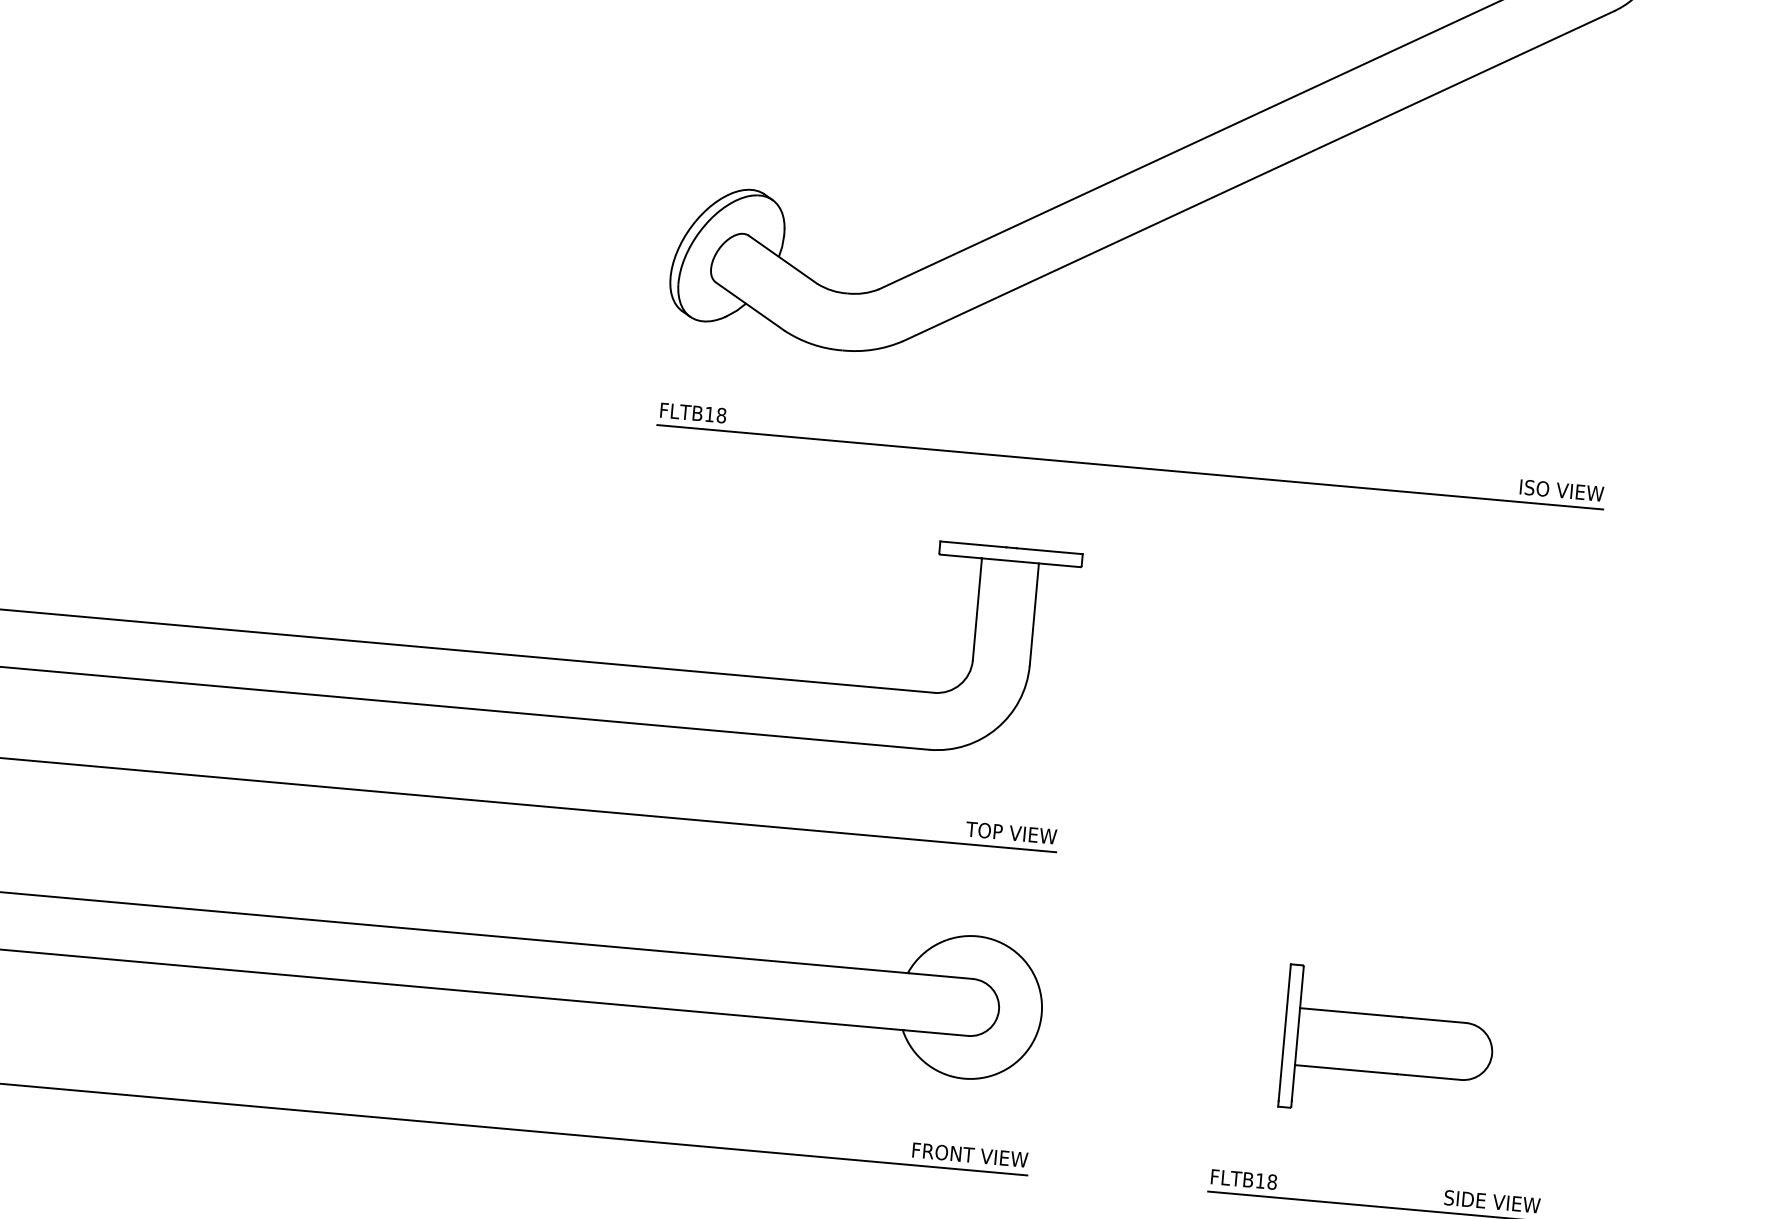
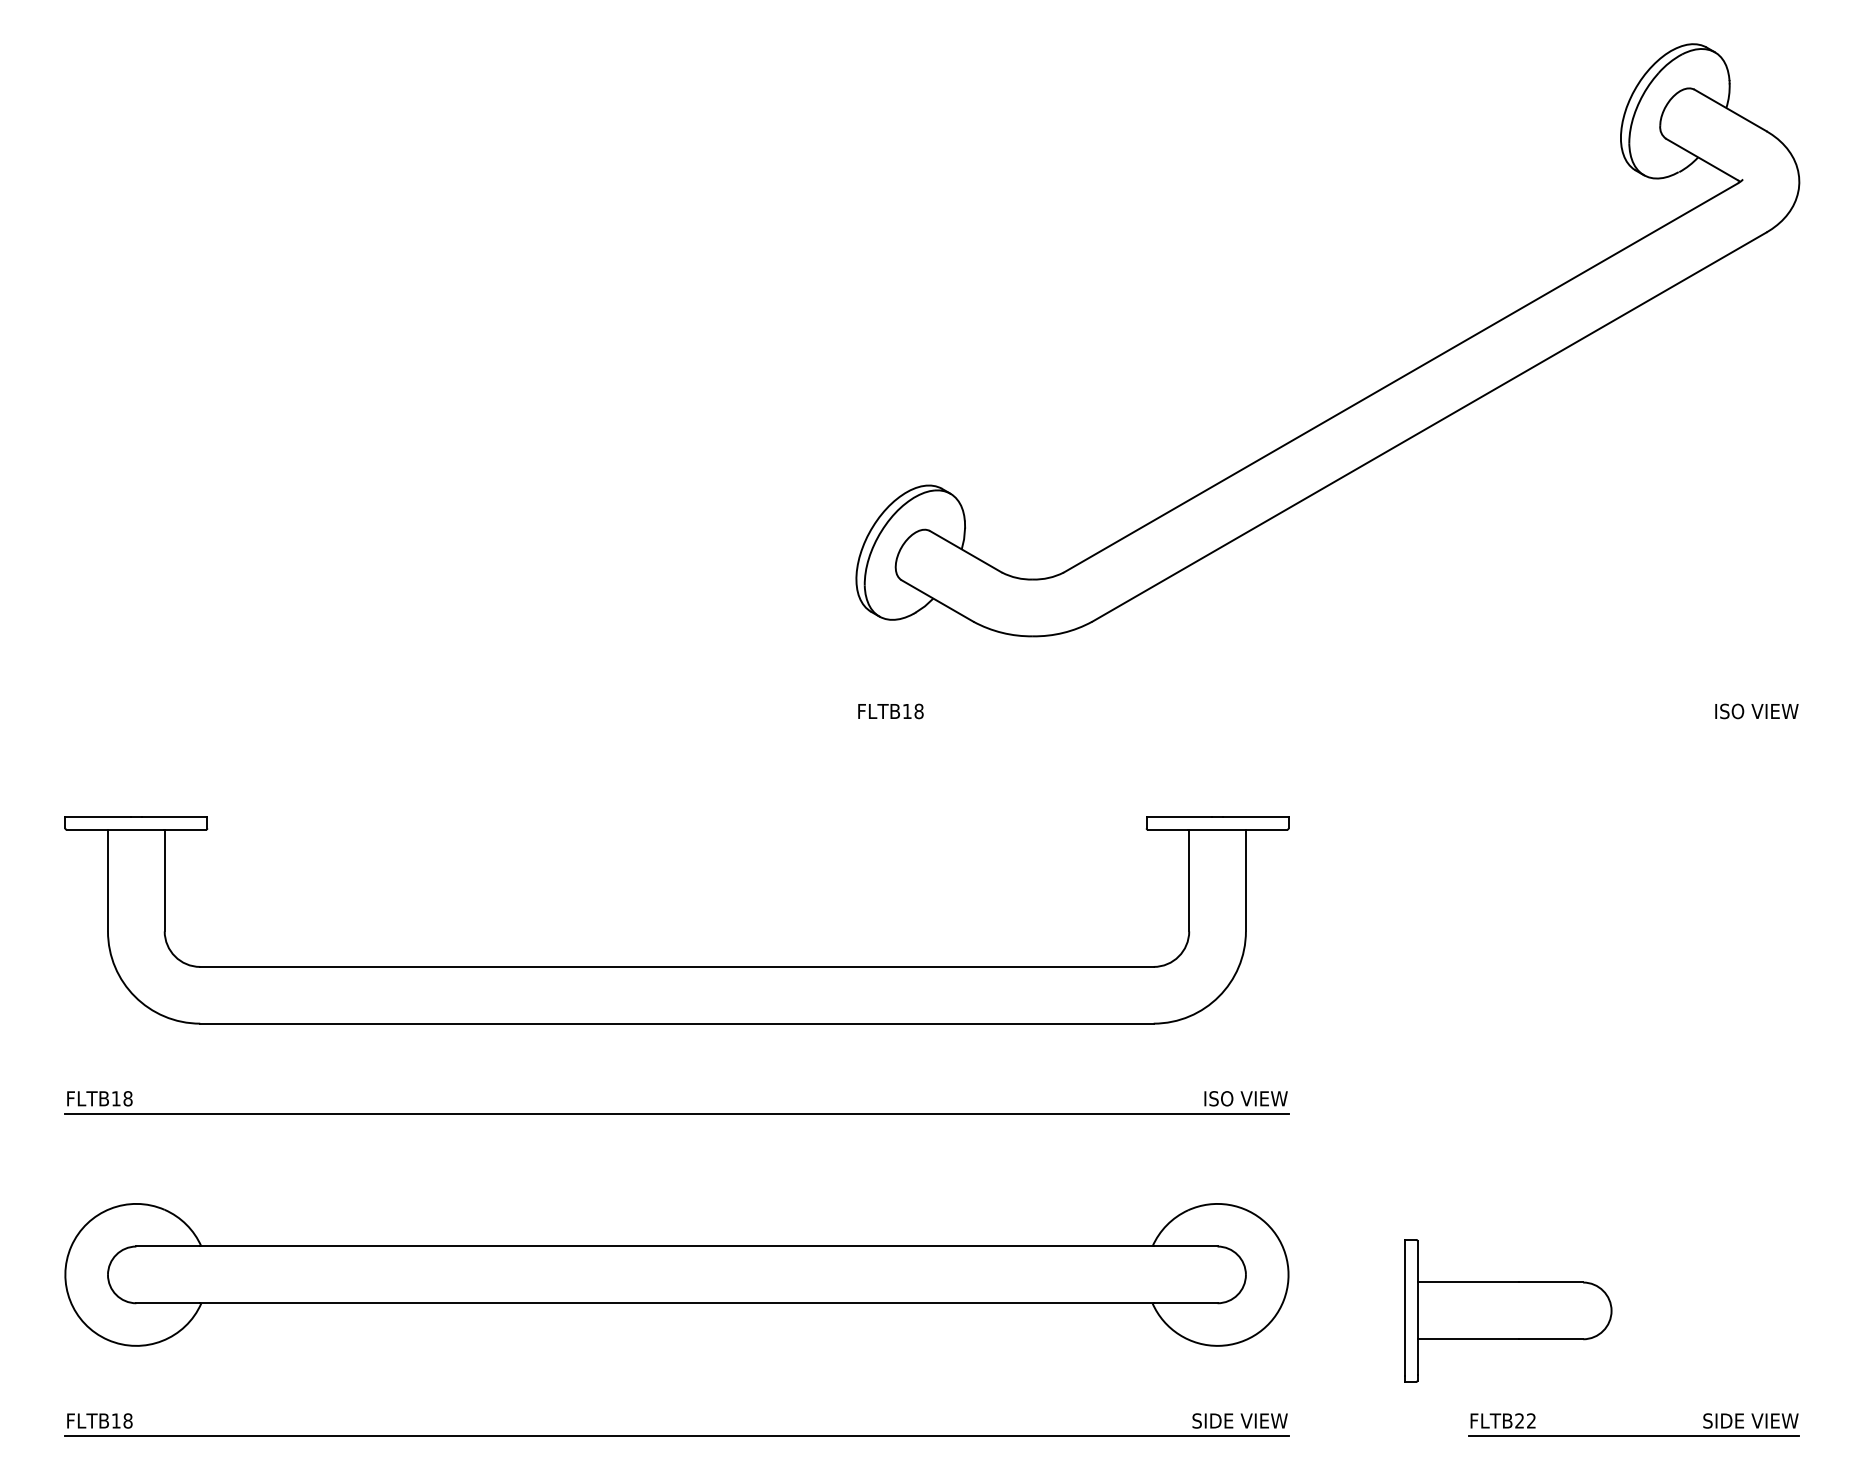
line: (1129, 467) -> (1327, 726), removed
text: (984, 830) -> (1215, 1098), TOP VIEW -> ISO VIEW
part: (1388, 1044) -> (1508, 1310), moved
text: (943, 1152) -> (1203, 1420), FRONT VIEW -> SIDE VIEW
text: (1266, 1181) -> (1525, 1420), FLTB18 -> FLTB22

